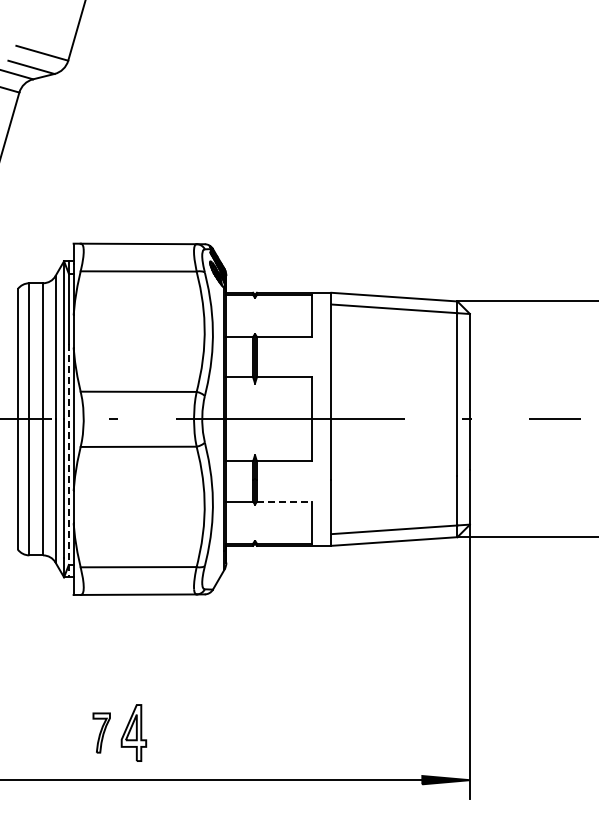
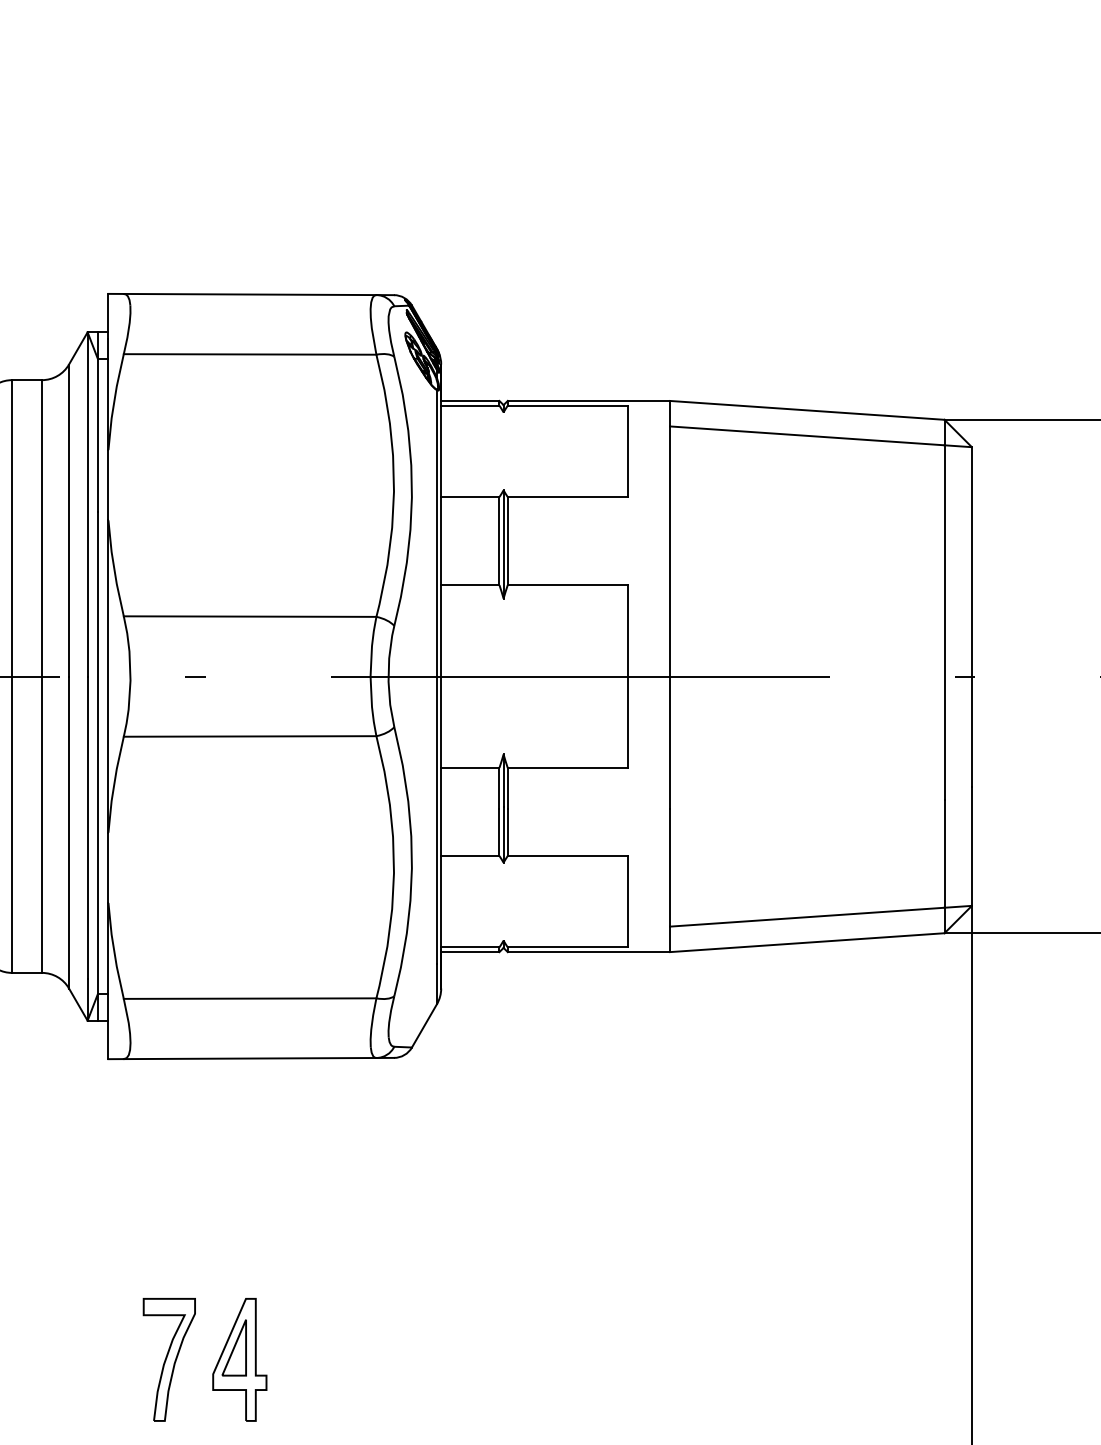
line: (68, 460) -> (97, 766), dashed -> solid
line: (284, 501) -> (567, 855), dashed -> solid
part: (101, 732) -> (169, 1358), size x1.43

